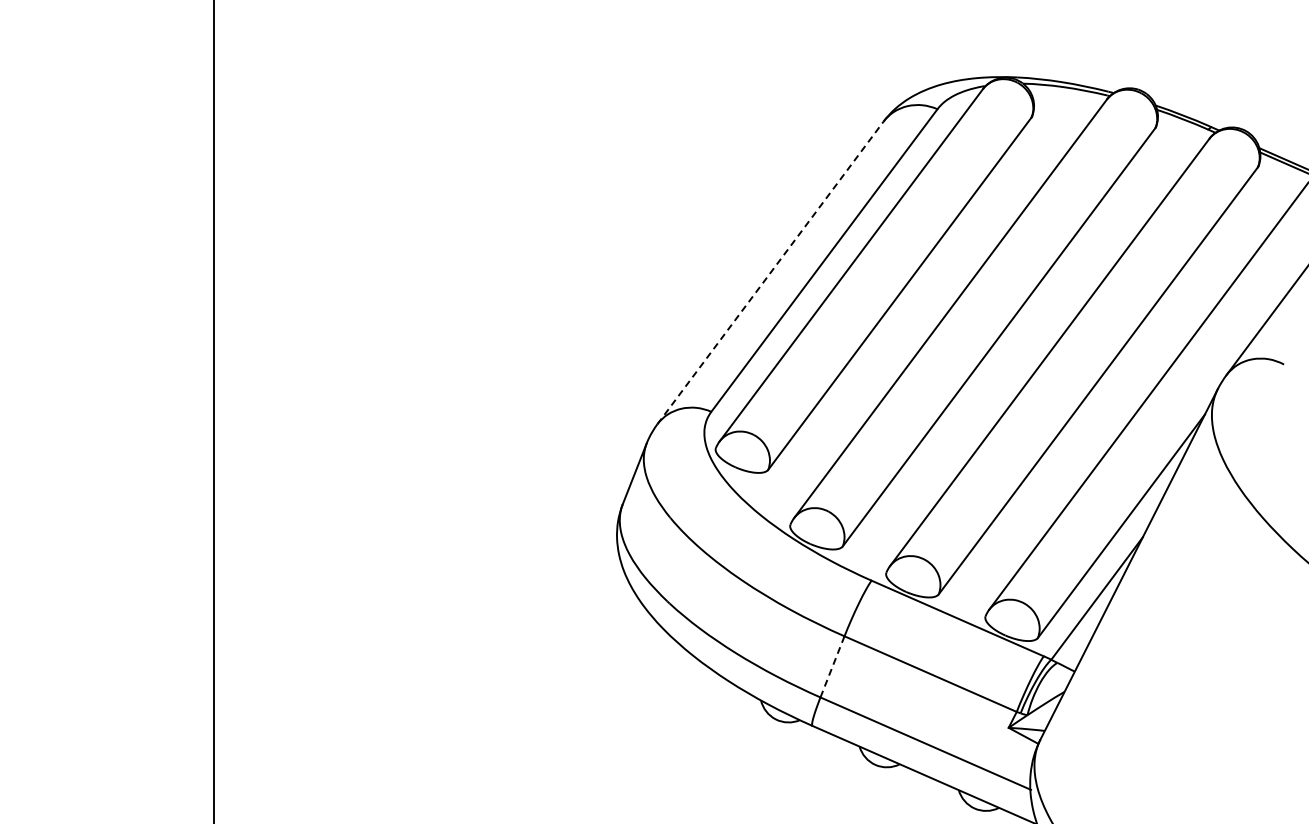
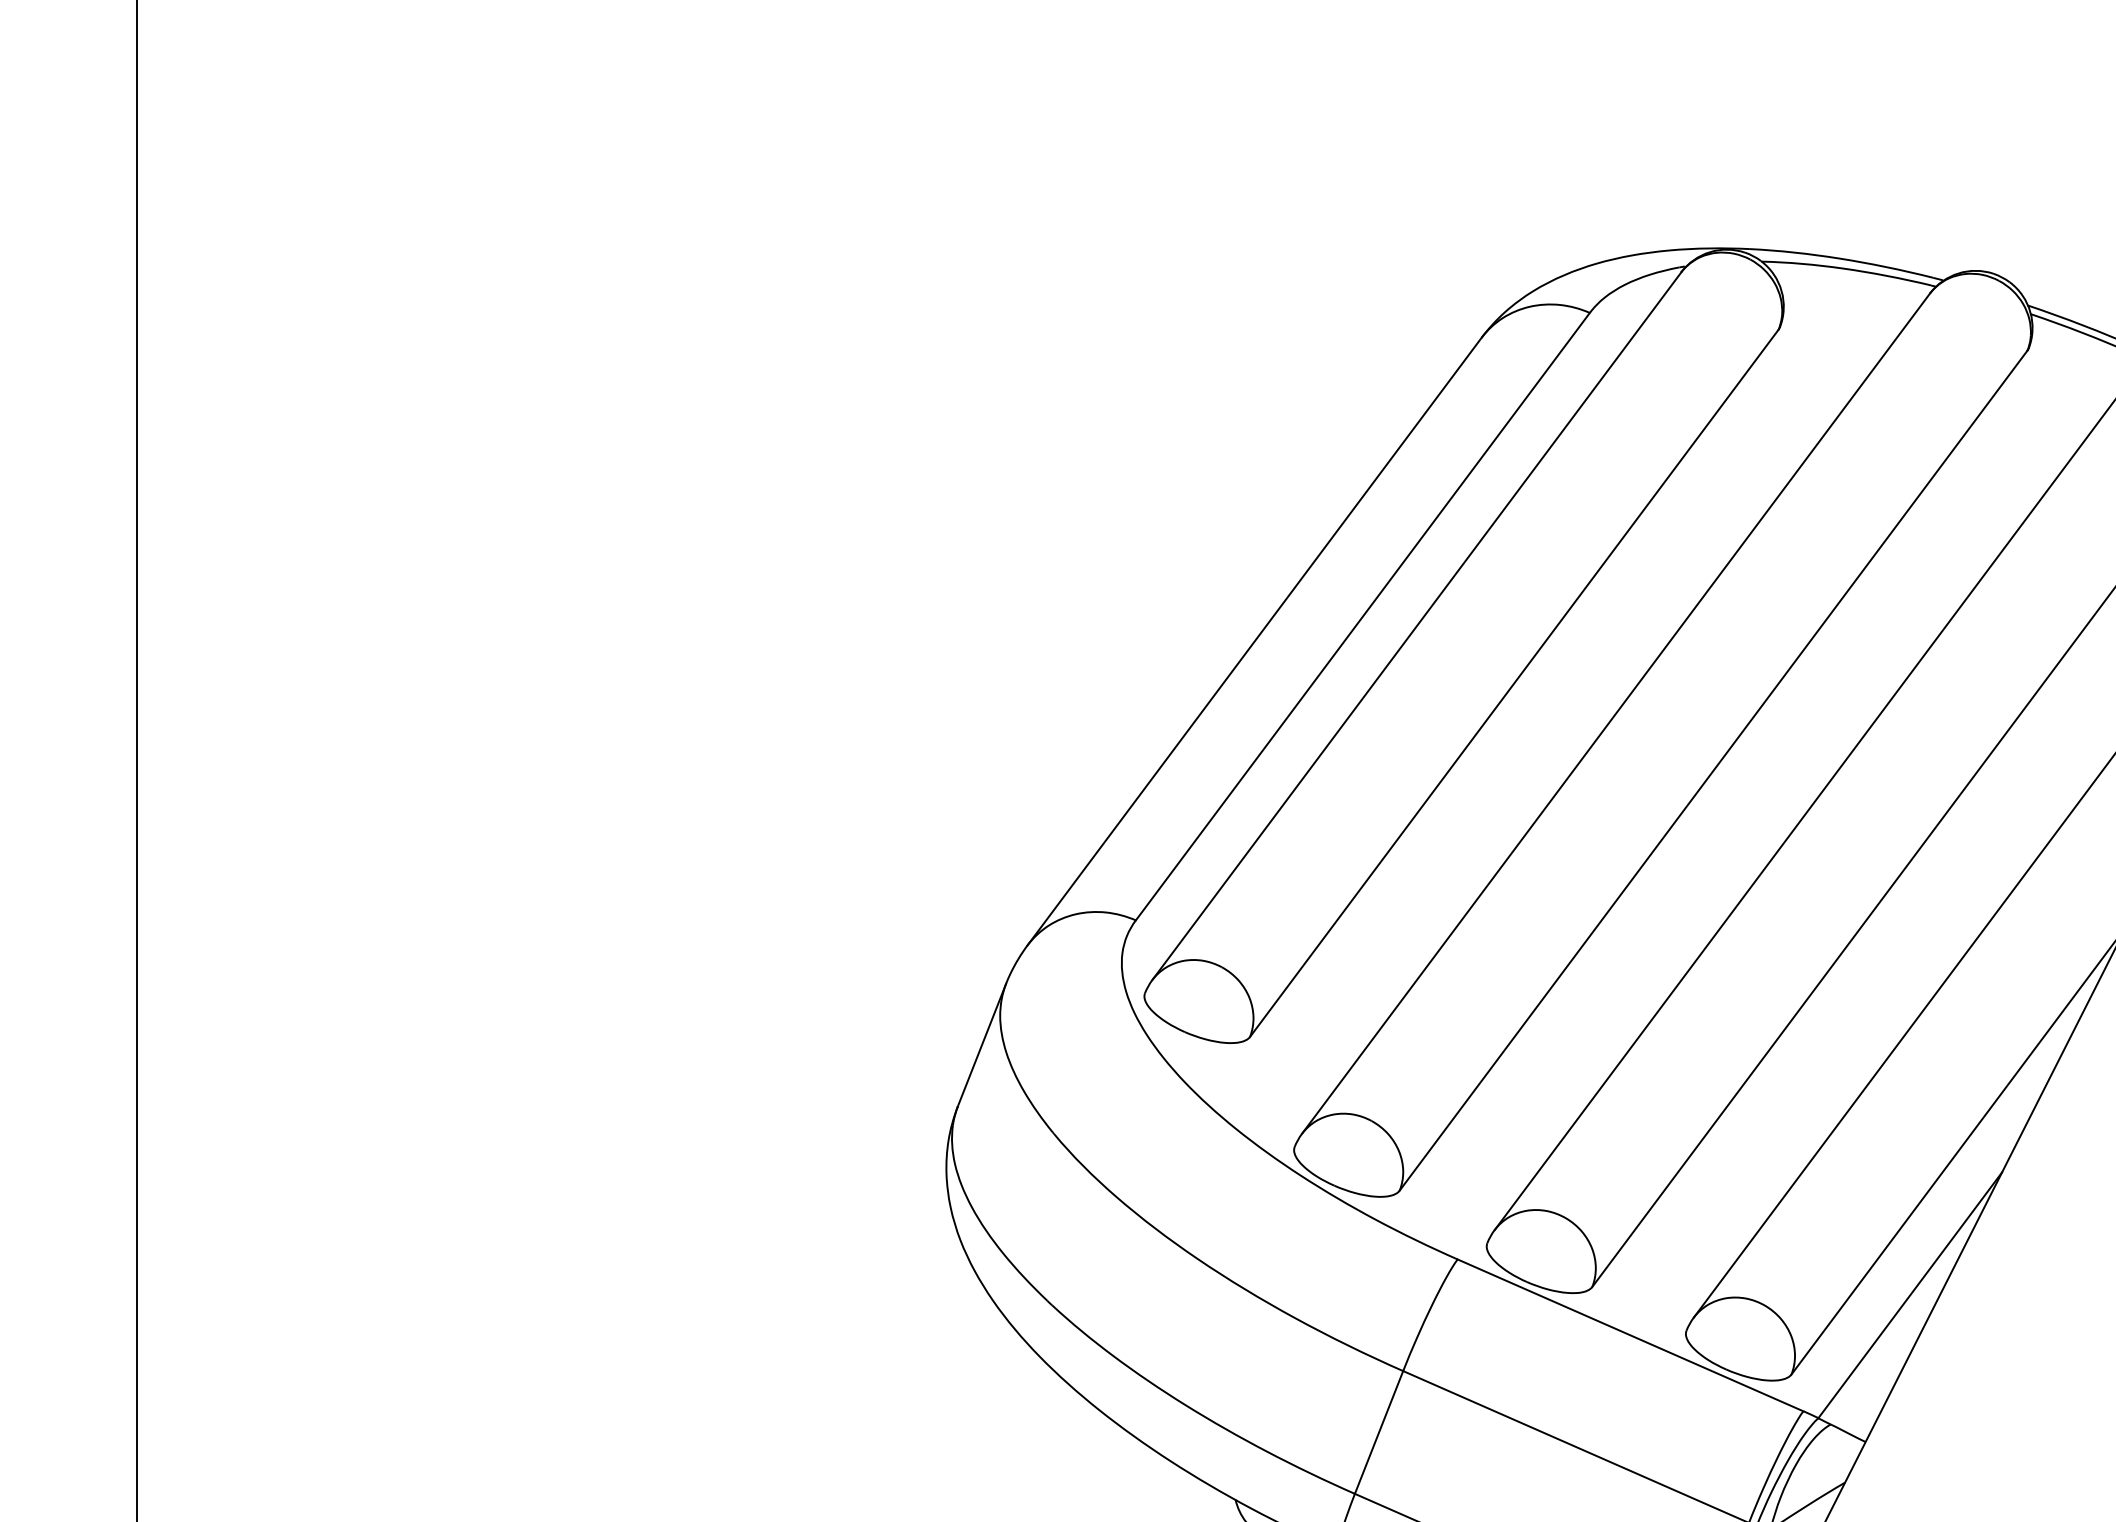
line: (770, 272) -> (1254, 640), dashed -> solid
line: (832, 666) -> (1379, 1431), dashed -> solid

